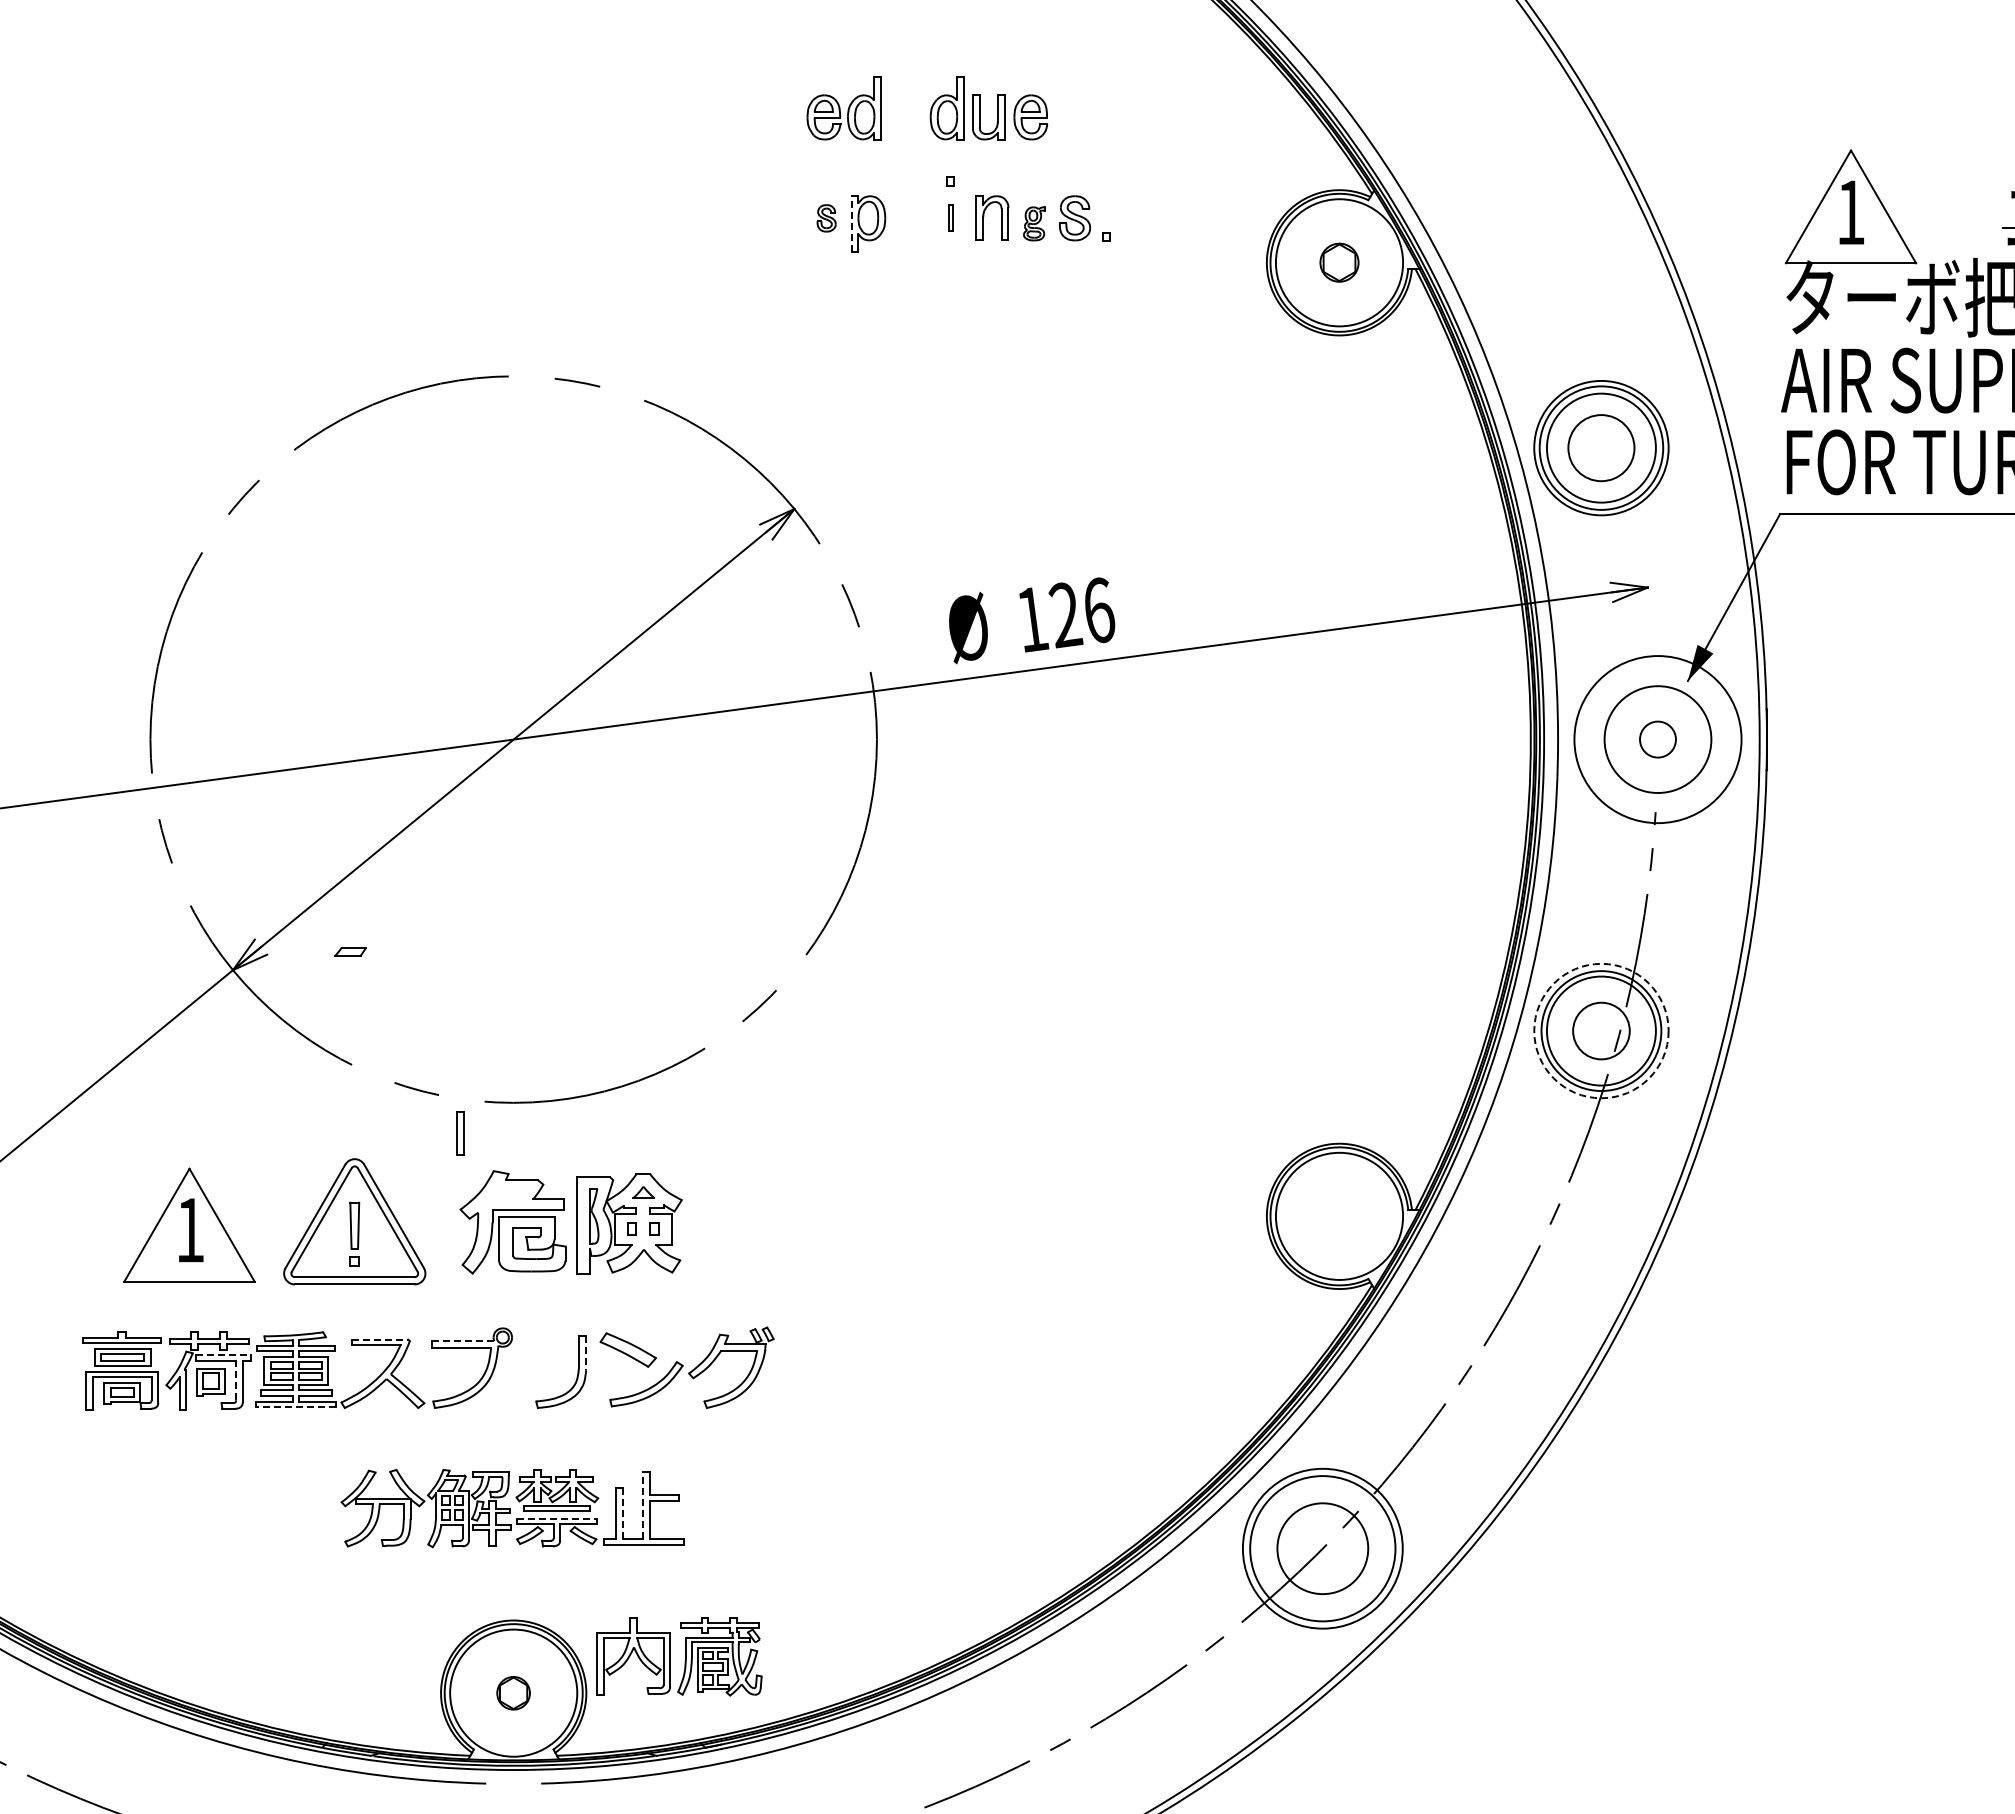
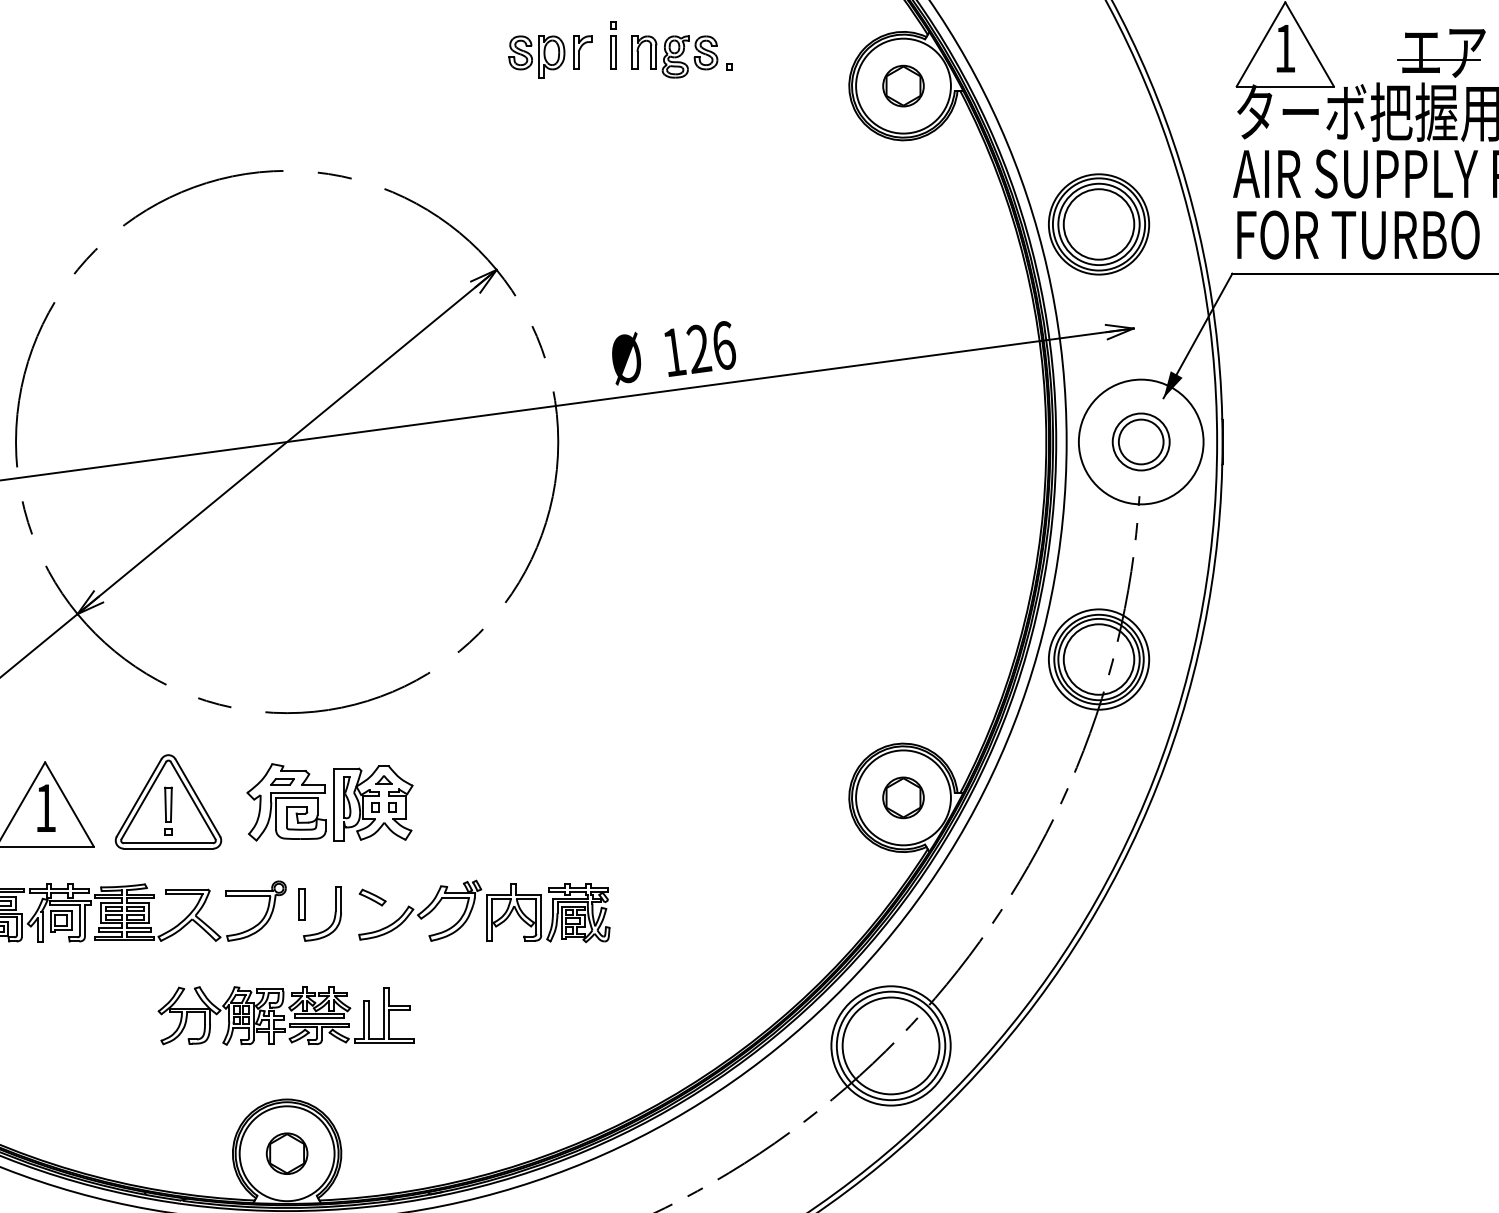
part: (909, 217) -> (582, 52), added
part: (950, 217) -> (613, 52), size x1.67
part: (826, 218) -> (520, 53), size x1.67
line: (851, 223) -> (539, 56), dashed -> solid
part: (1034, 223) -> (675, 56), size x1.67
part: (1339, 262) -> (903, 85), size x1.43
circle: (1601, 447) -> (1099, 223), size x1.43
circle: (1657, 739) -> (1140, 441), size x0.71
circle: (1657, 739) -> (1140, 441), size x1.67
part: (350, 951) -> (282, 781), moved
circle: (1601, 1030) -> (1099, 659), dashed -> solid
circle: (1601, 1030) -> (1099, 659), size x1.67
part: (460, 1133) -> (301, 904), moved
part: (1339, 1216) -> (903, 797), added
line: (380, 1339) -> (187, 889), dashed -> solid
line: (463, 1341) -> (249, 891), dashed -> solid
part: (628, 1349) -> (372, 897), size x0.62
line: (586, 1353) -> (341, 900), dashed -> solid
line: (224, 1354) -> (71, 900), dashed -> solid
line: (236, 1380) -> (80, 920), dashed -> solid
line: (295, 1407) -> (124, 940), dashed -> solid
line: (643, 1505) -> (384, 1013), dashed -> solid
line: (623, 1514) -> (369, 1020), dashed -> solid
line: (557, 1519) -> (319, 1024), dashed -> solid
circle: (1322, 1548) -> (890, 1045), size x1.43
part: (679, 1656) -> (548, 912), moved
part: (513, 1693) -> (286, 1153), size x1.67

